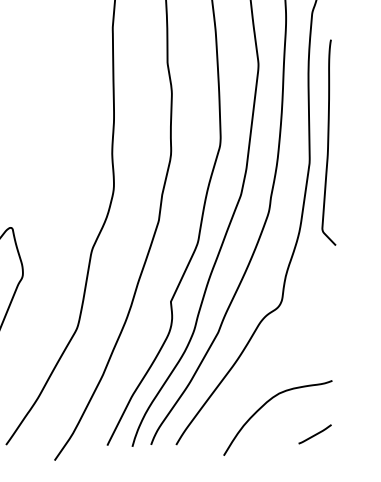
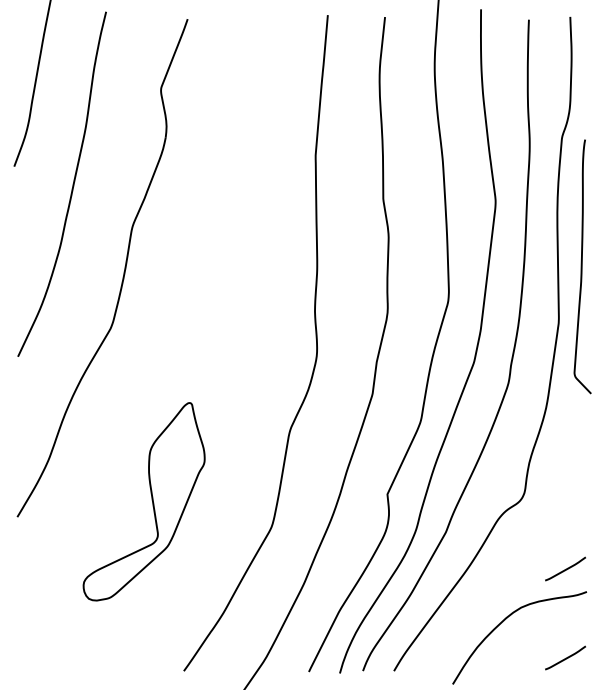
curve: (328, 142) -> (582, 266), moved
line: (315, 361) -> (566, 568), added

